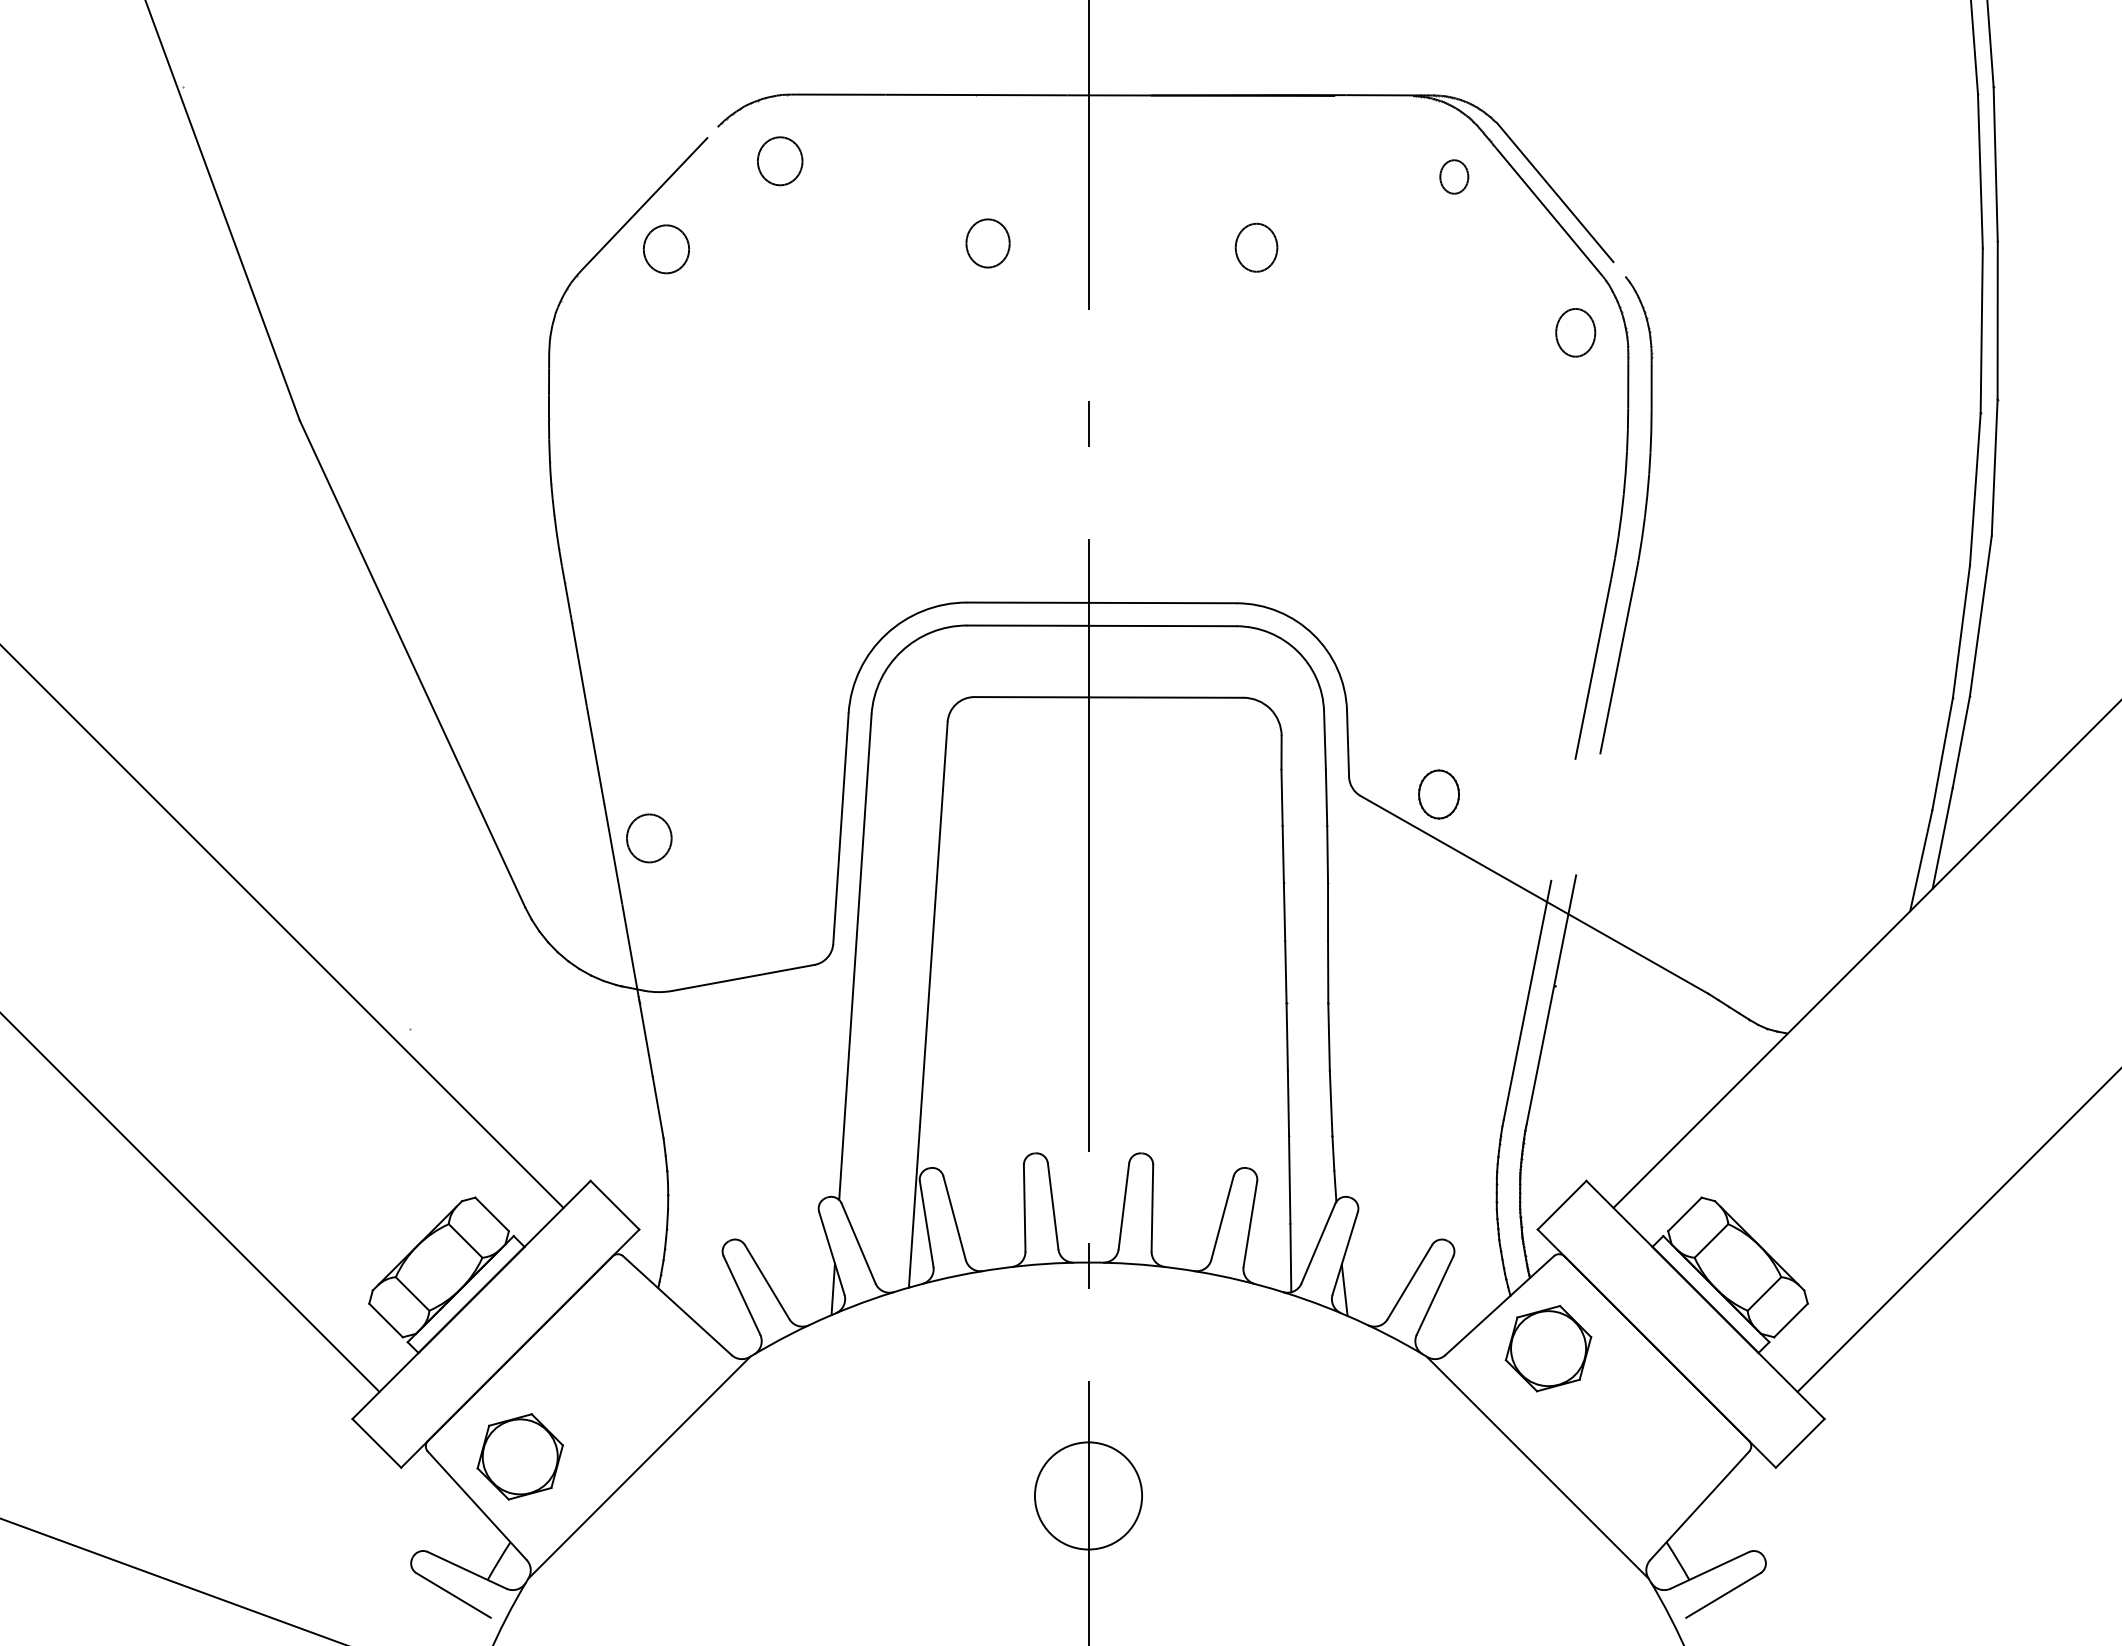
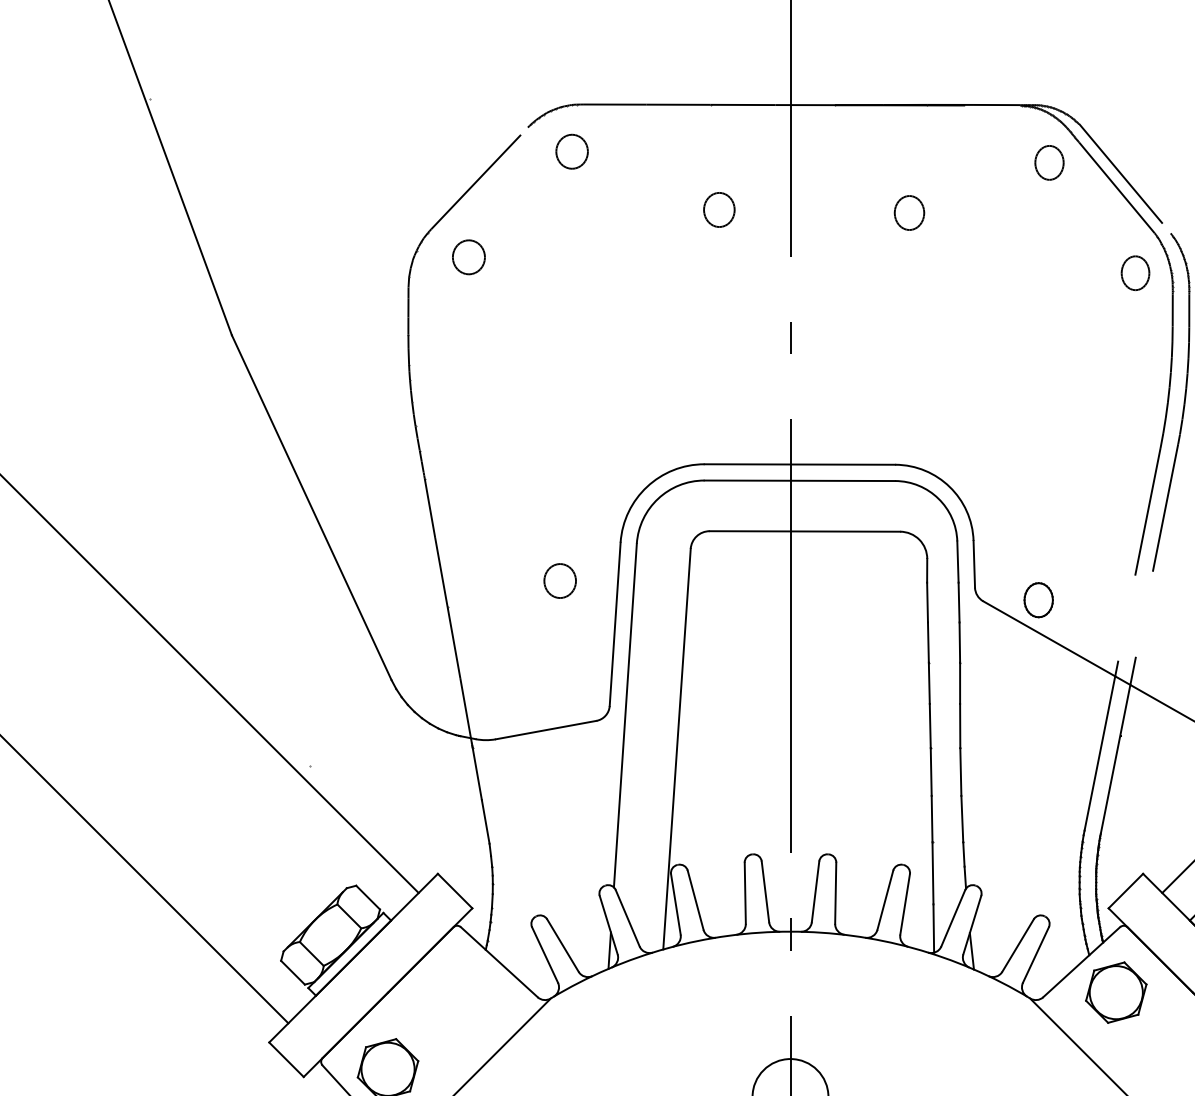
part: (1454, 176) -> (1049, 162), size x1.43
part: (665, 249) -> (468, 257), moved
part: (649, 838) -> (560, 581), moved

